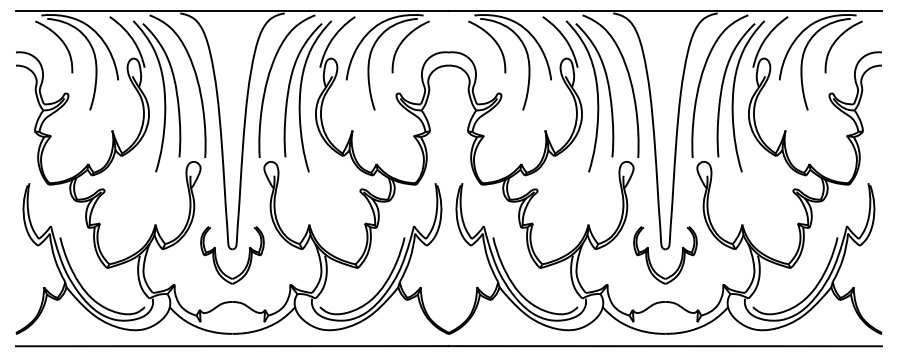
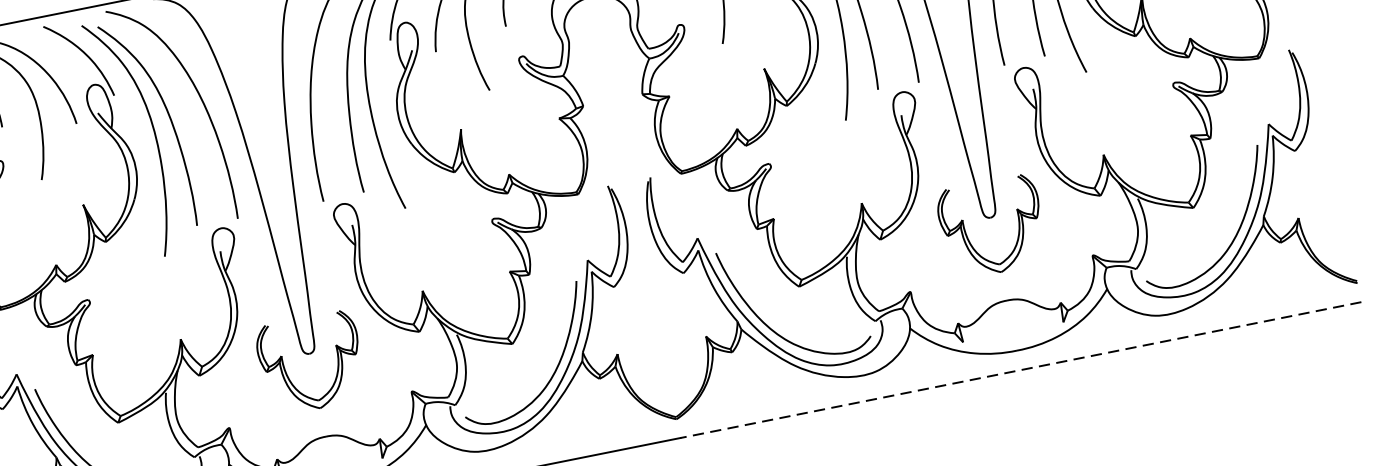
line: (664, 346) -> (1019, 370), solid -> dashed

